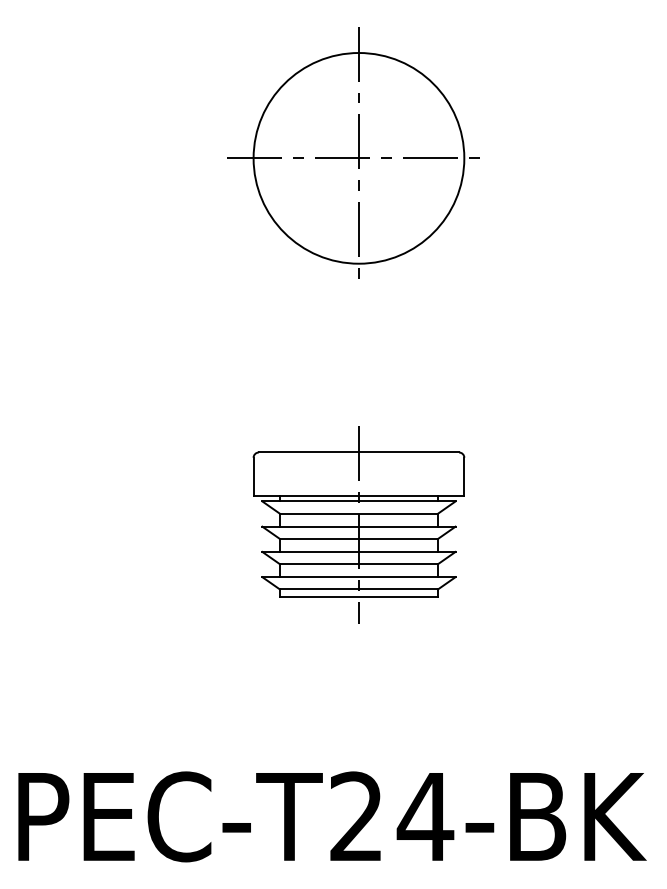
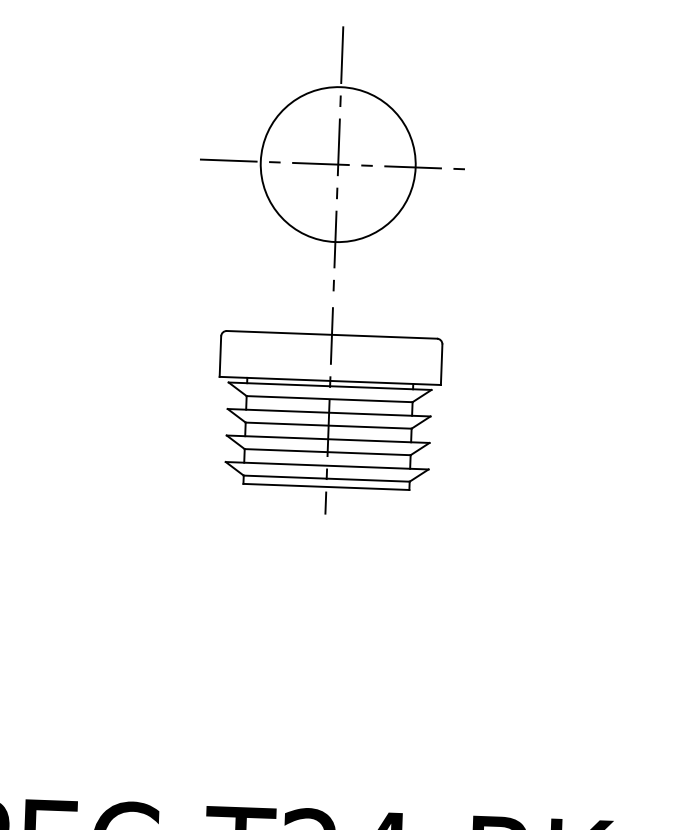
circle: (358, 158) -> (337, 164), size x0.7
part: (358, 524) -> (328, 410), moved

